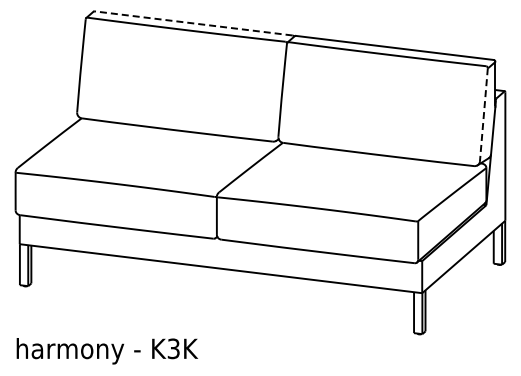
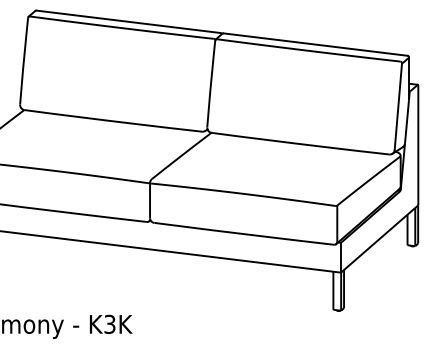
line: (193, 23) -> (128, 21), dashed -> solid
line: (483, 114) -> (397, 106), dashed -> solid

